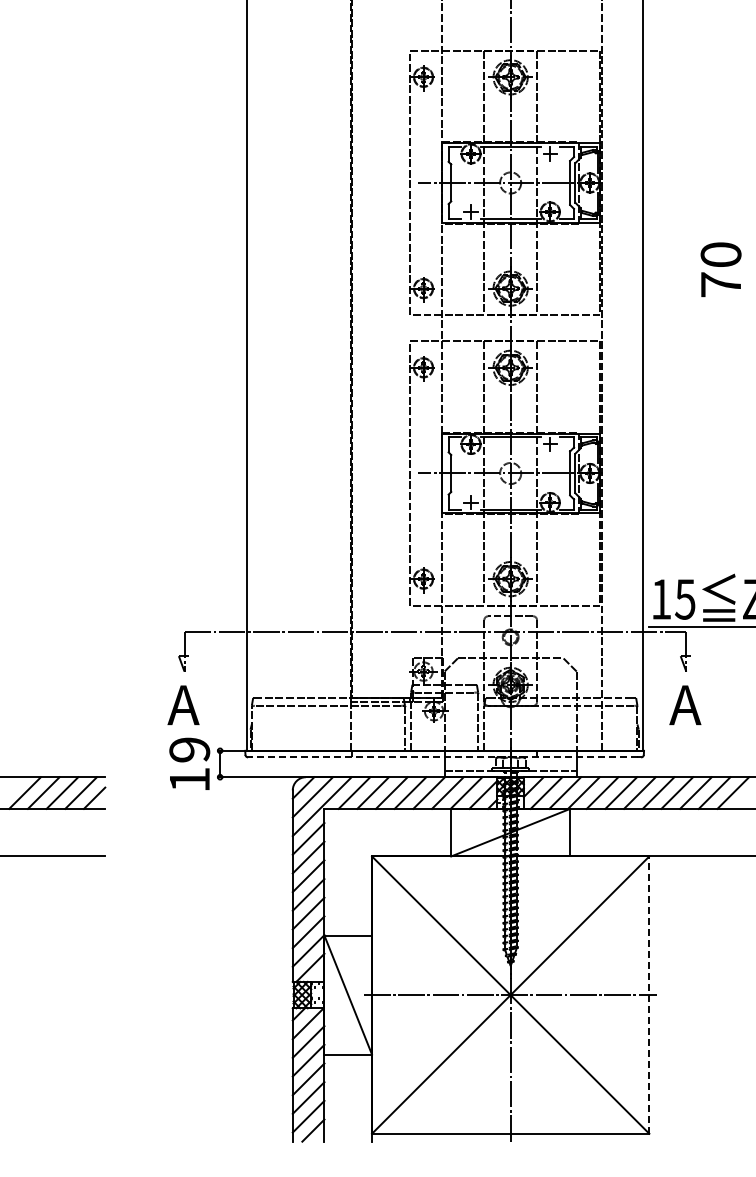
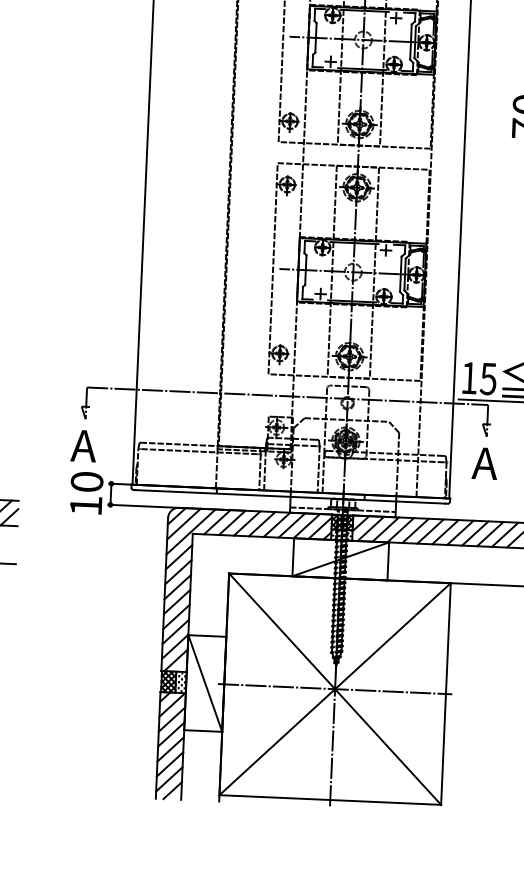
text: (189, 749) -> (86, 481), 19 -> 10
line: (444, 757) -> (290, 496), dashed -> solid
line: (649, 995) -> (446, 694), dashed -> solid

